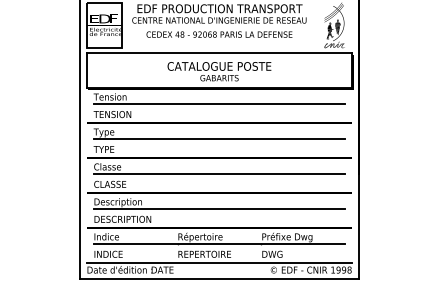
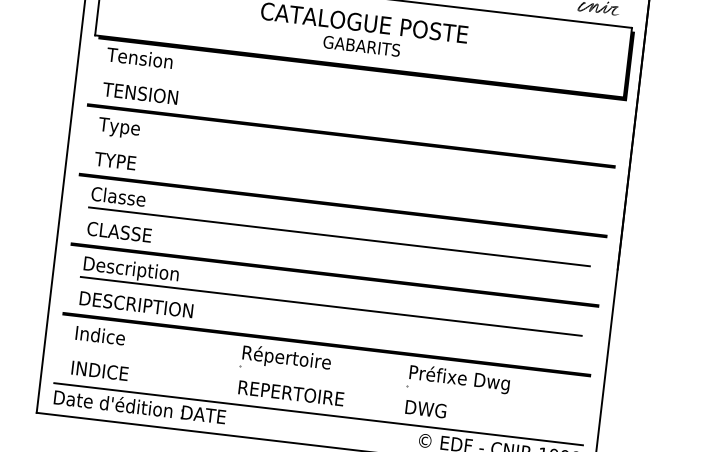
line: (219, 104) -> (355, 98), removed
line: (219, 139) -> (347, 168), removed
line: (219, 243) -> (323, 375), removed

